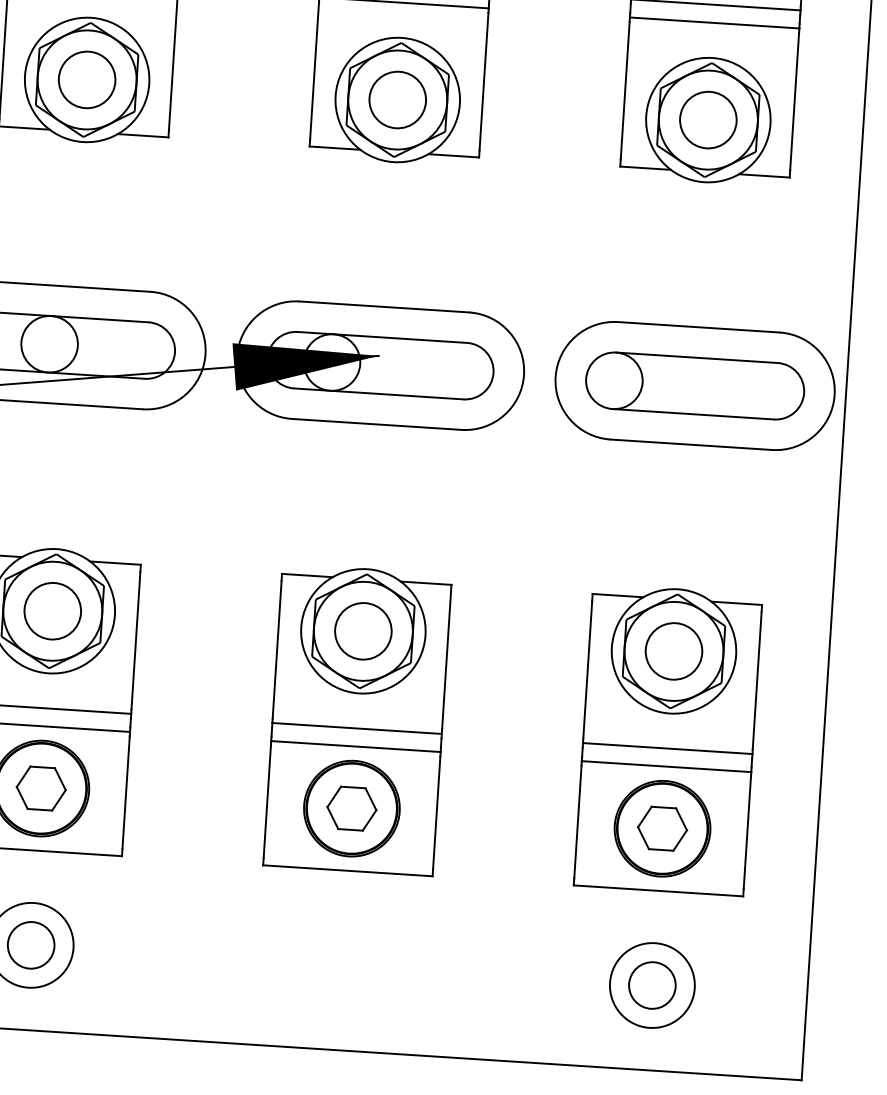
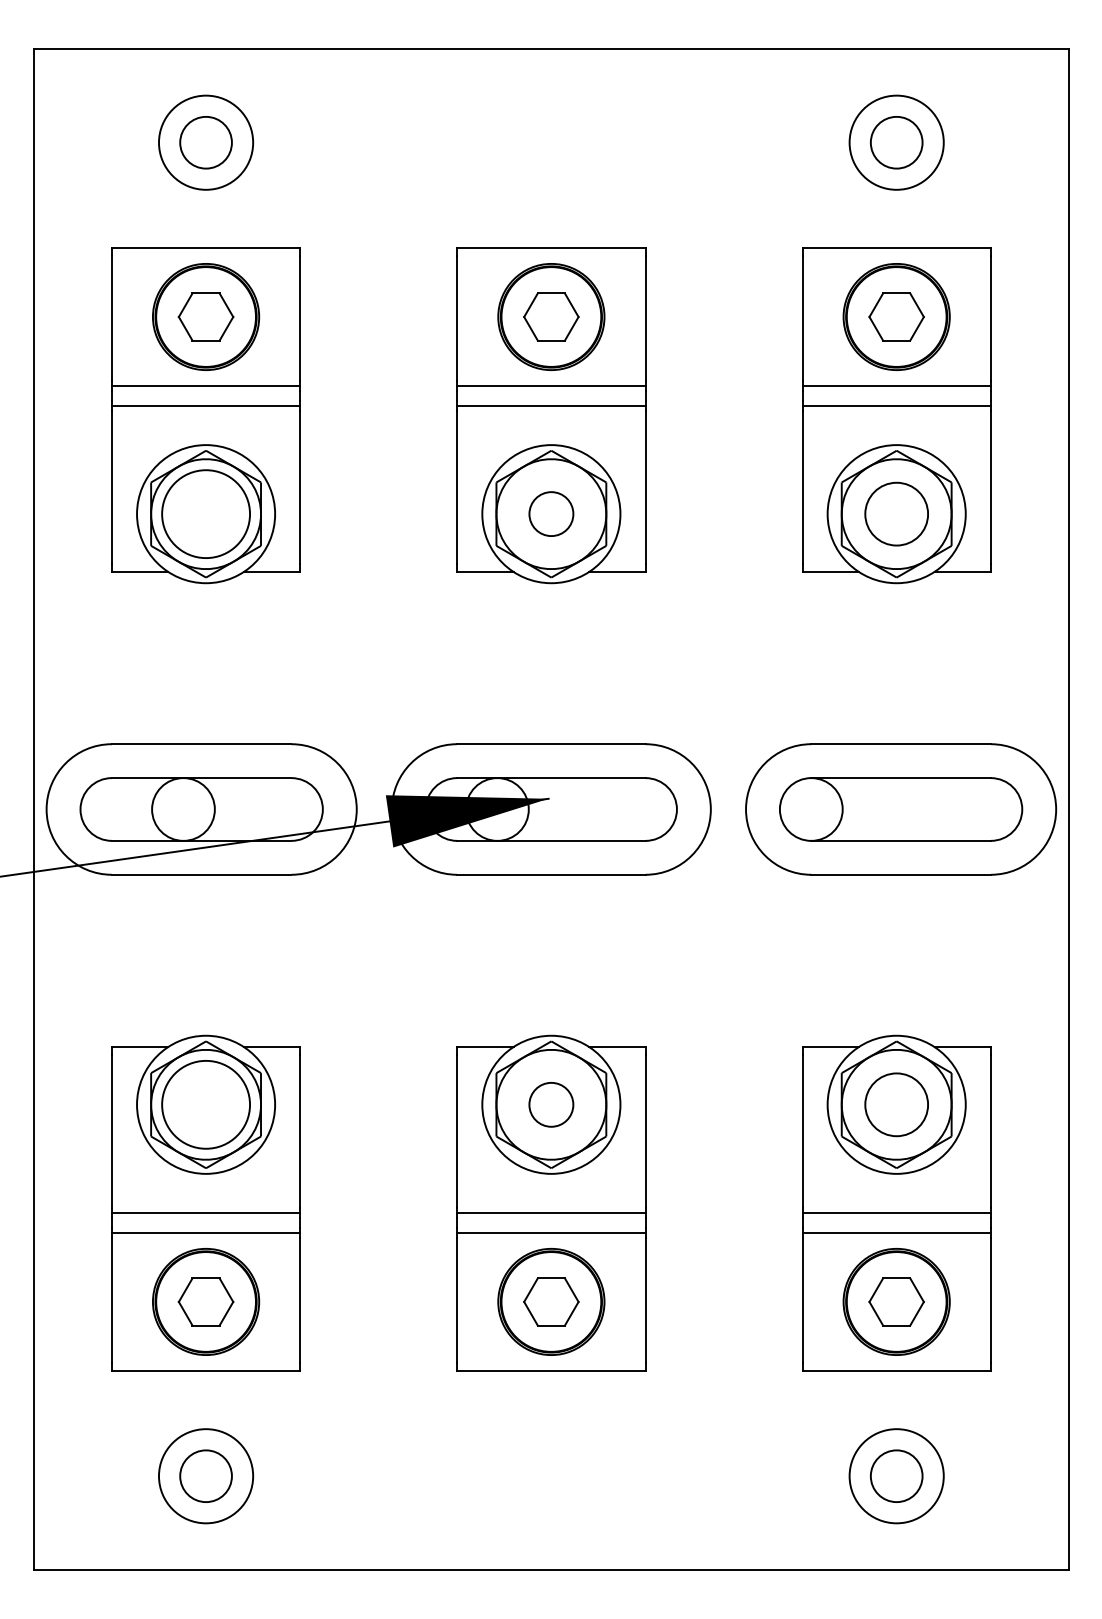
circle: (86, 79) -> (205, 513), size x1.4
circle: (397, 99) -> (551, 513), size x0.7
circle: (52, 610) -> (205, 1104), size x1.4
circle: (363, 631) -> (551, 1104), size x0.7

